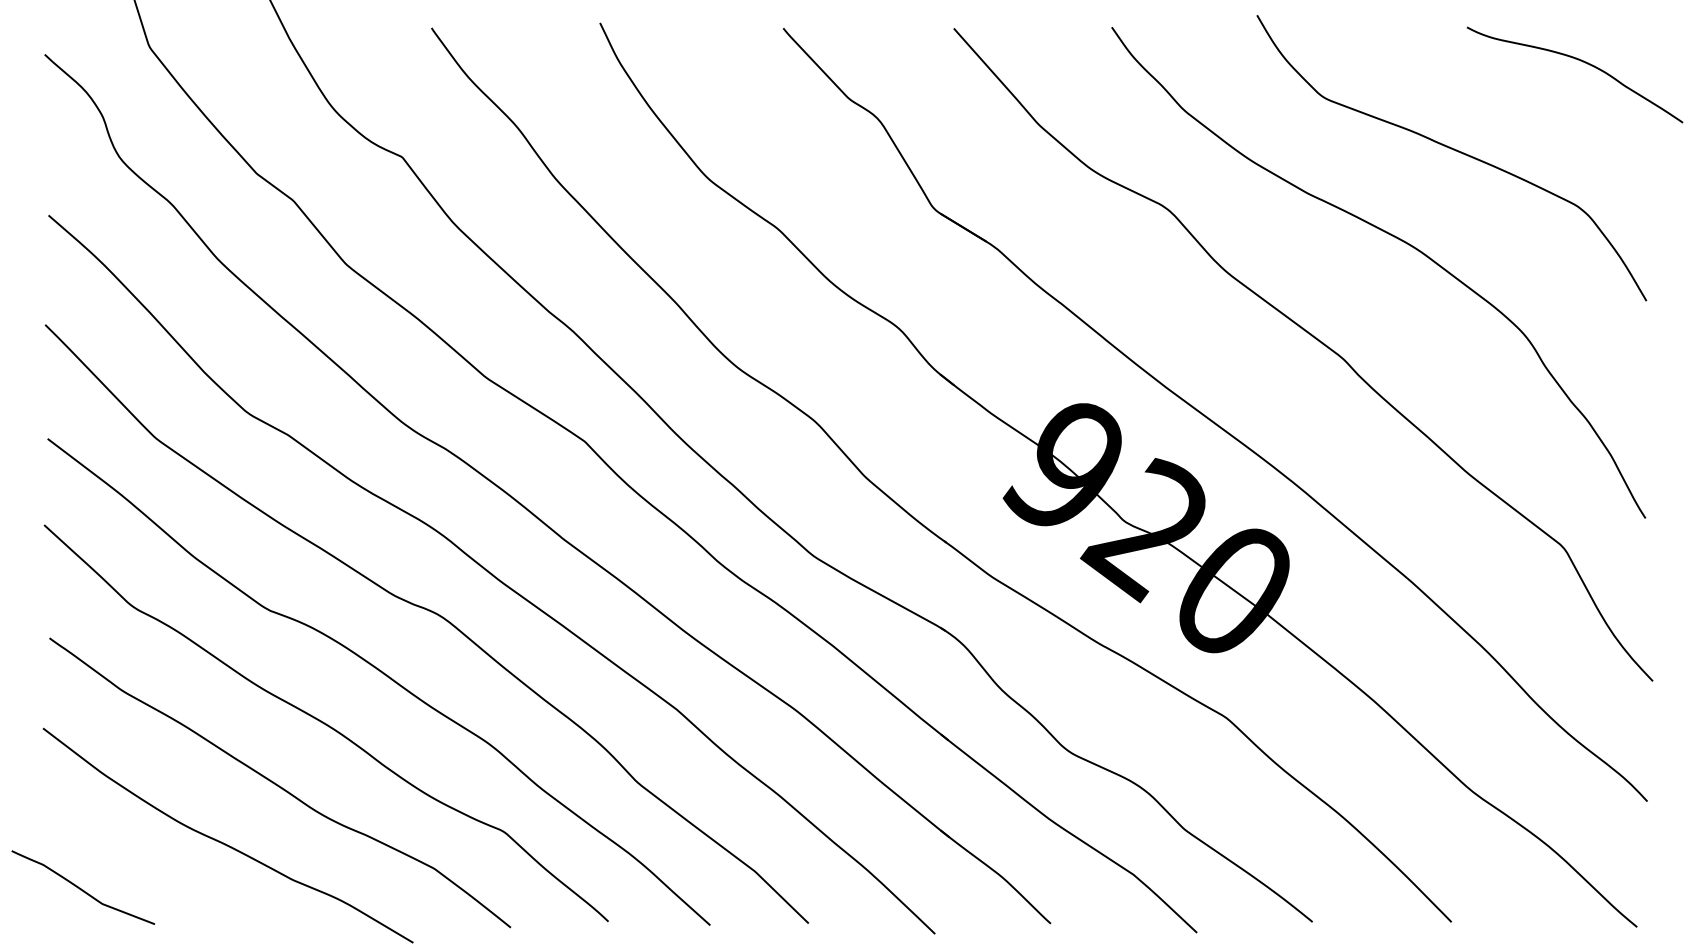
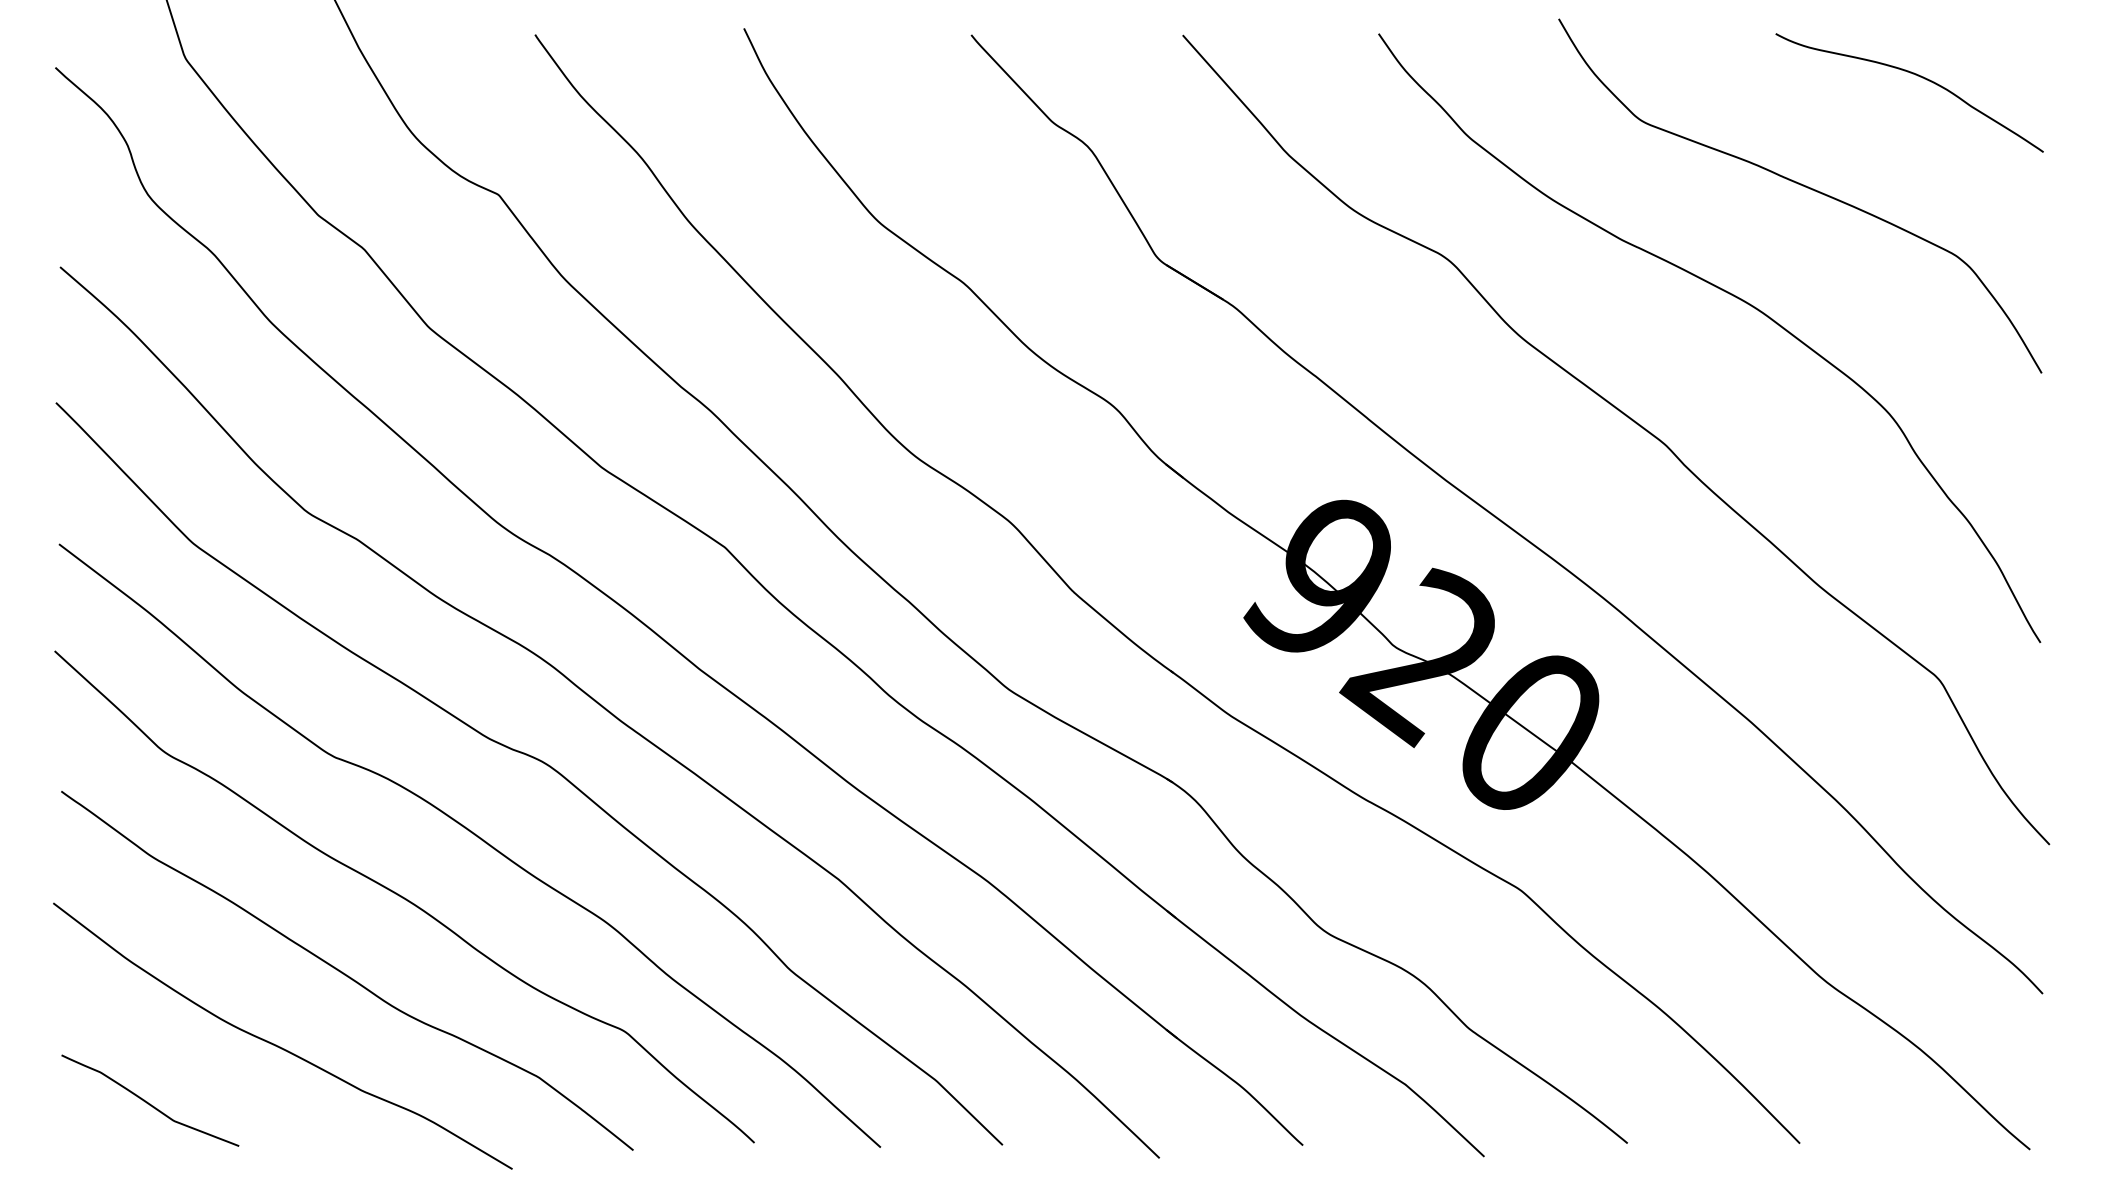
curve: (1582, 62) -> (1918, 77), moved
curve: (81, 888) -> (148, 1101), moved

